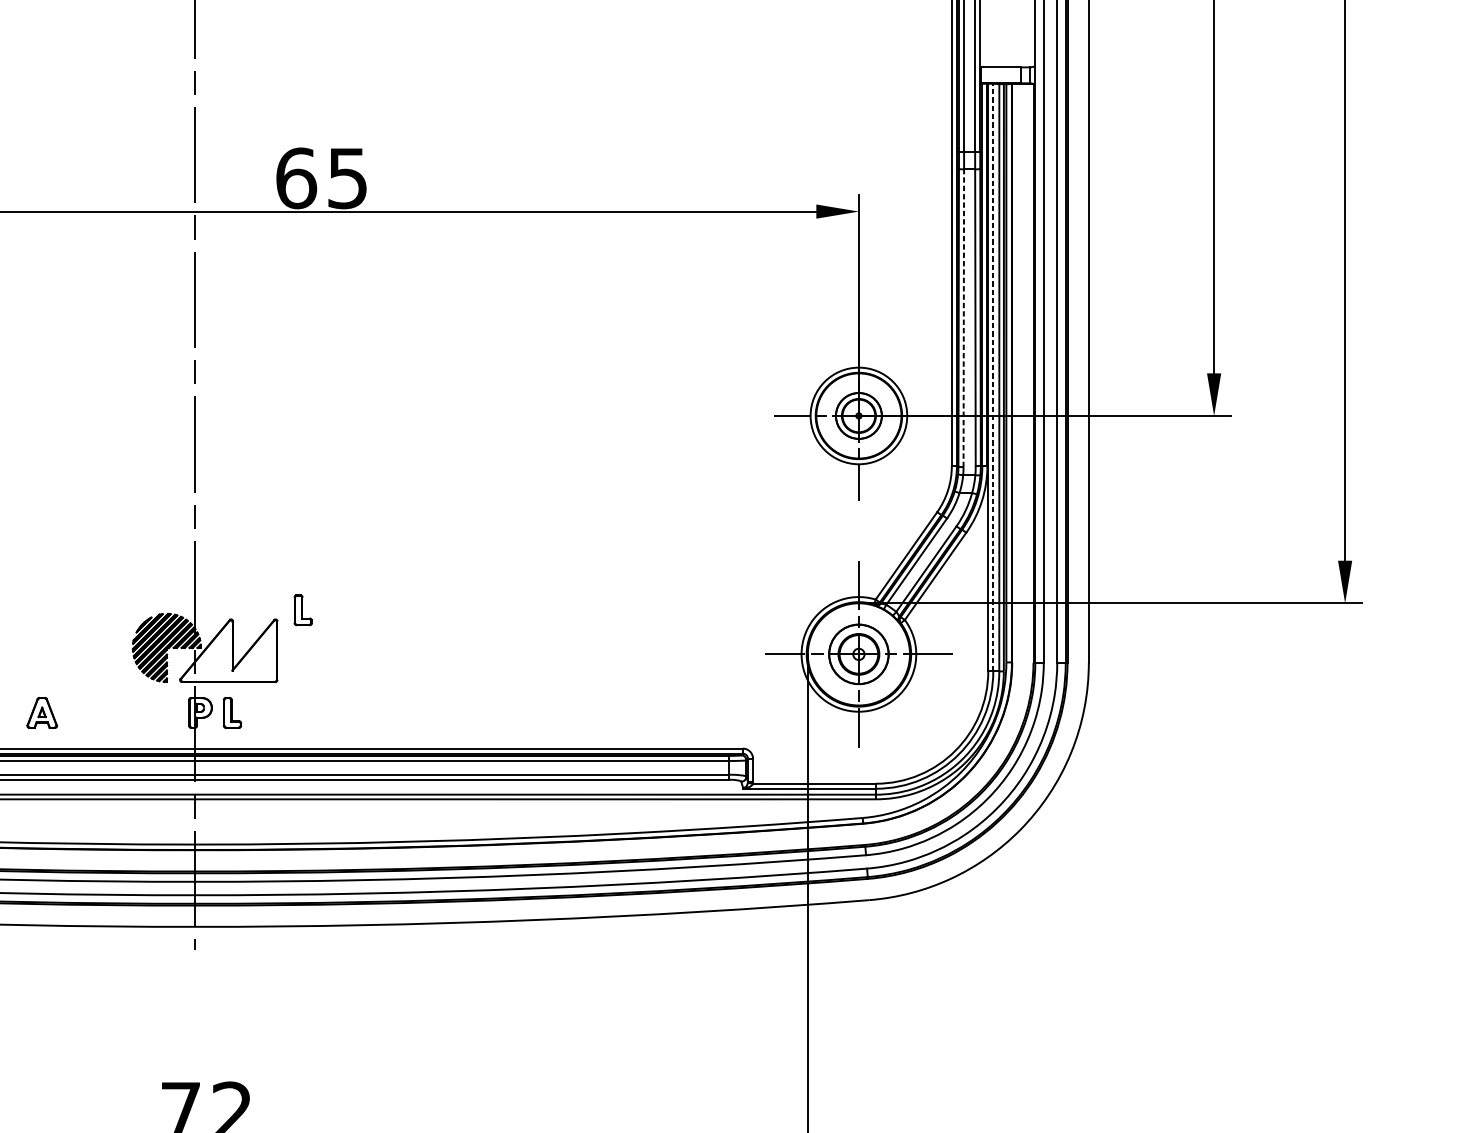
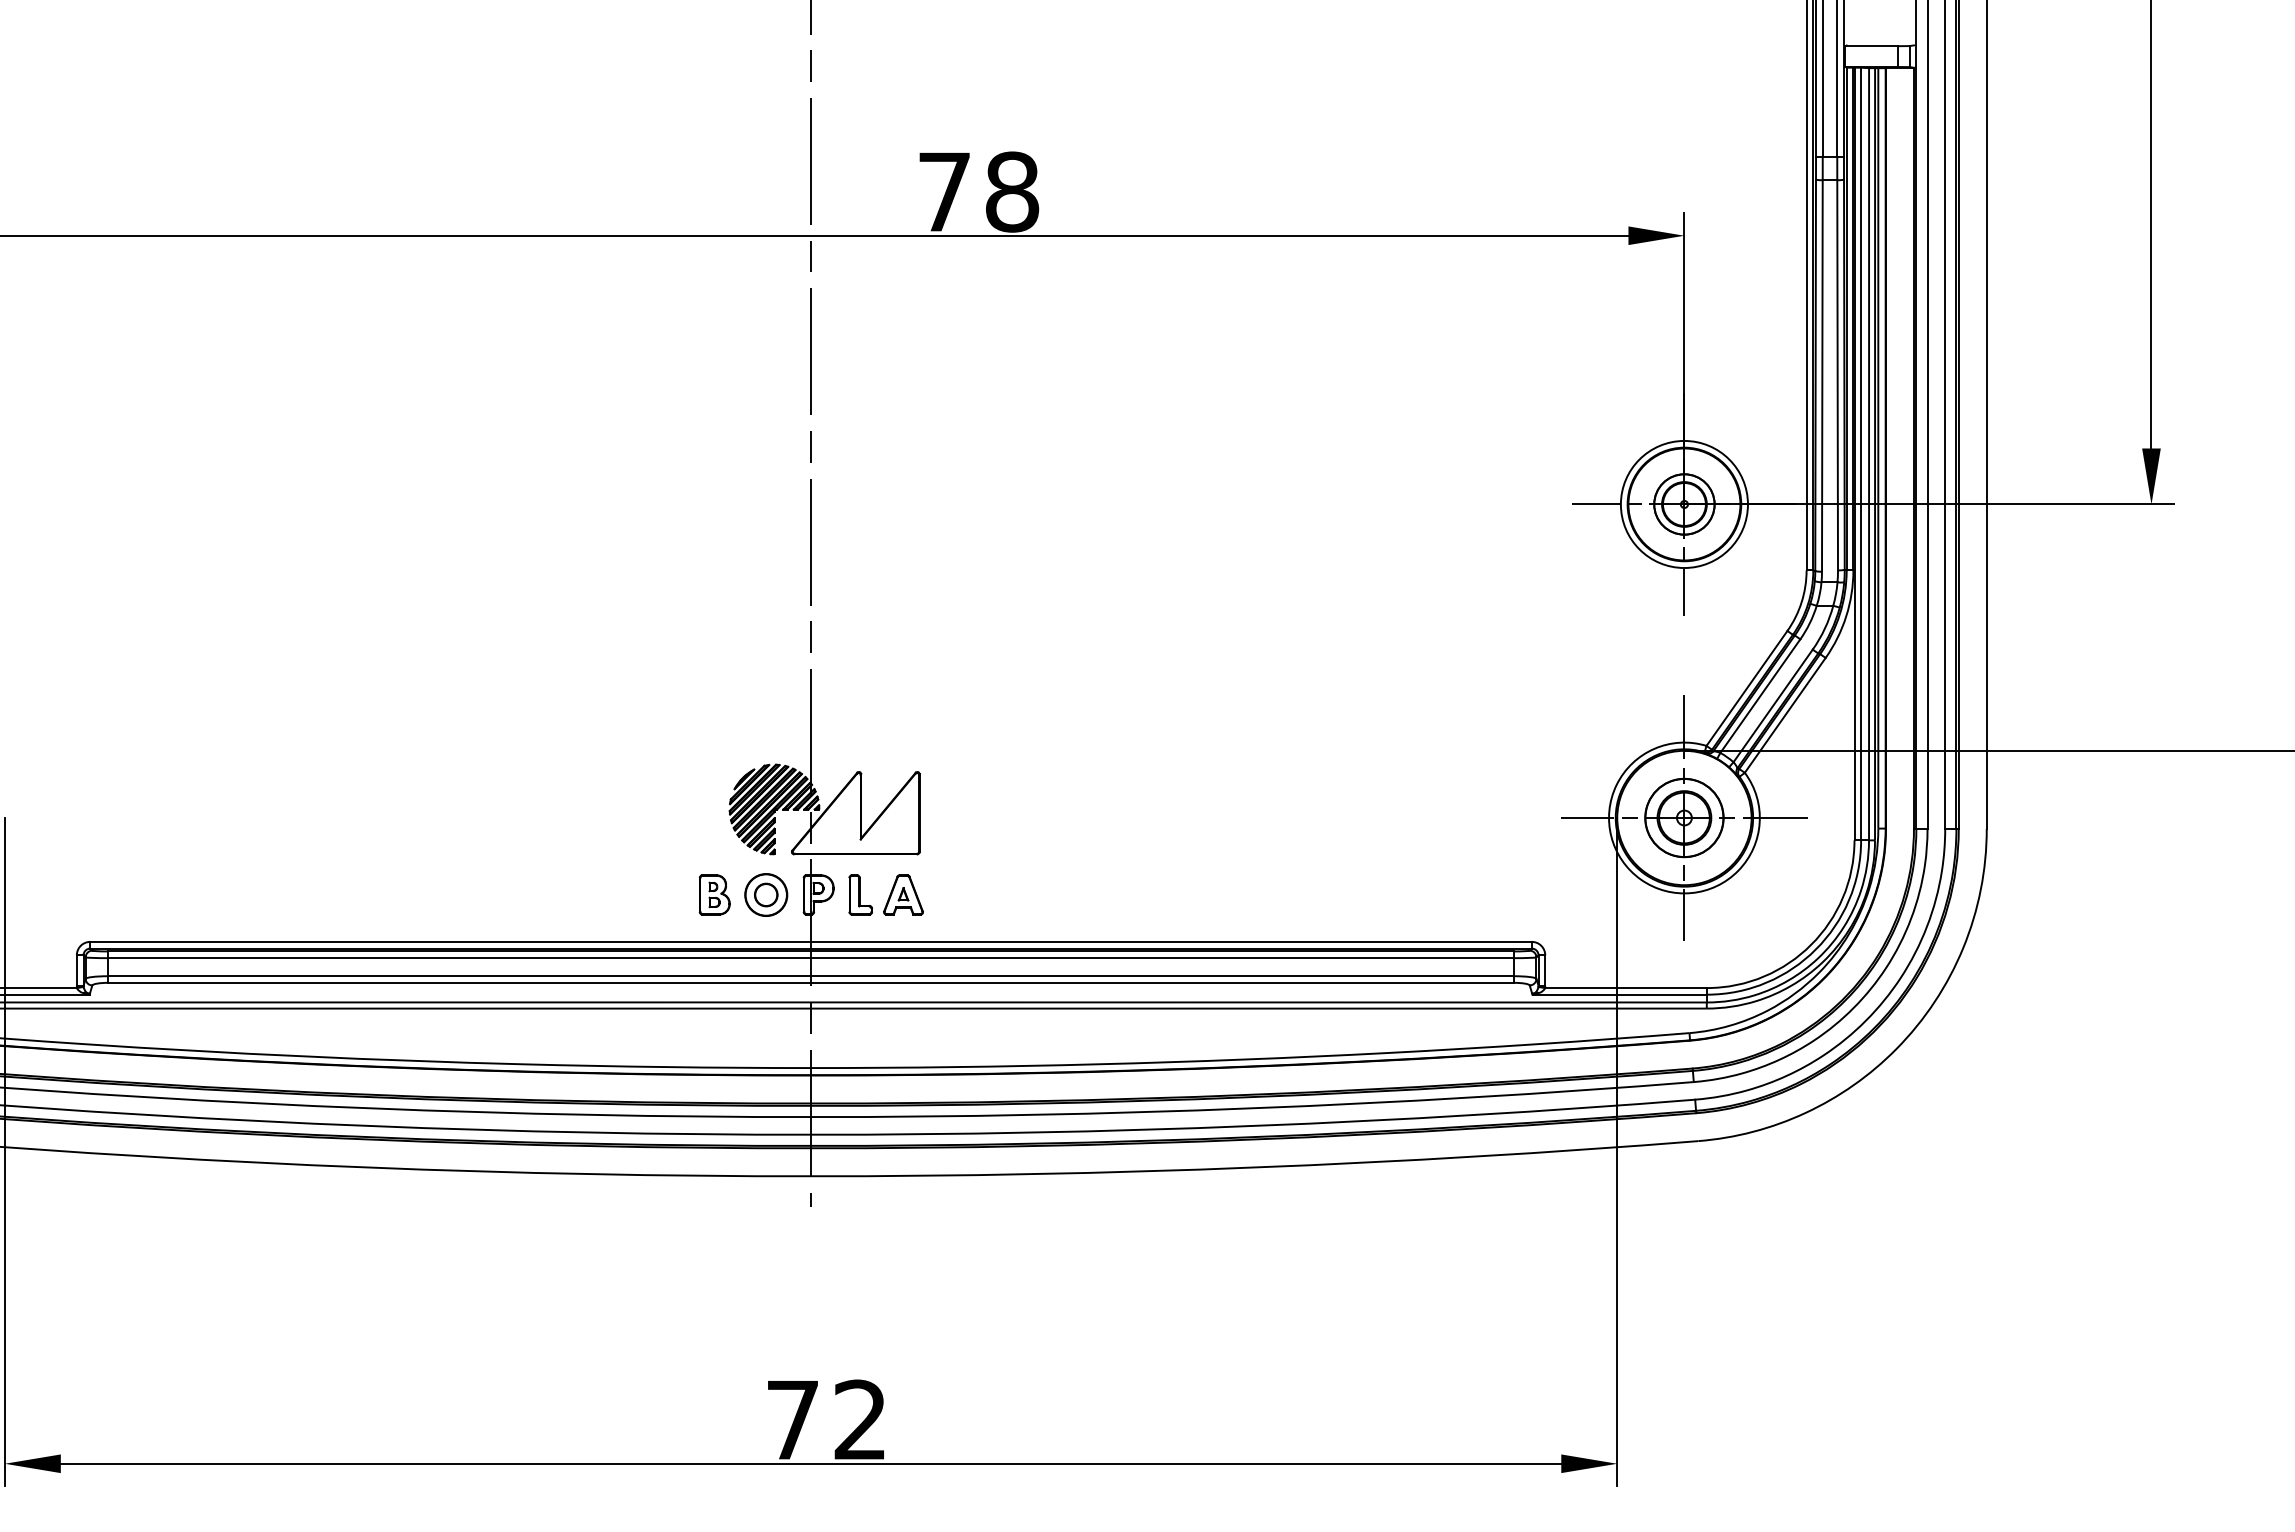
text: (322, 177) -> (978, 191), 65 -> 78
line: (963, 318) -> (1822, 376), dashed -> solid
line: (993, 377) -> (1861, 453), dashed -> solid
part: (303, 609) -> (953, 759), removed
part: (42, 712) -> (903, 894), moved
part: (121, 712) -> (714, 894), added
part: (160, 712) -> (766, 894), added

